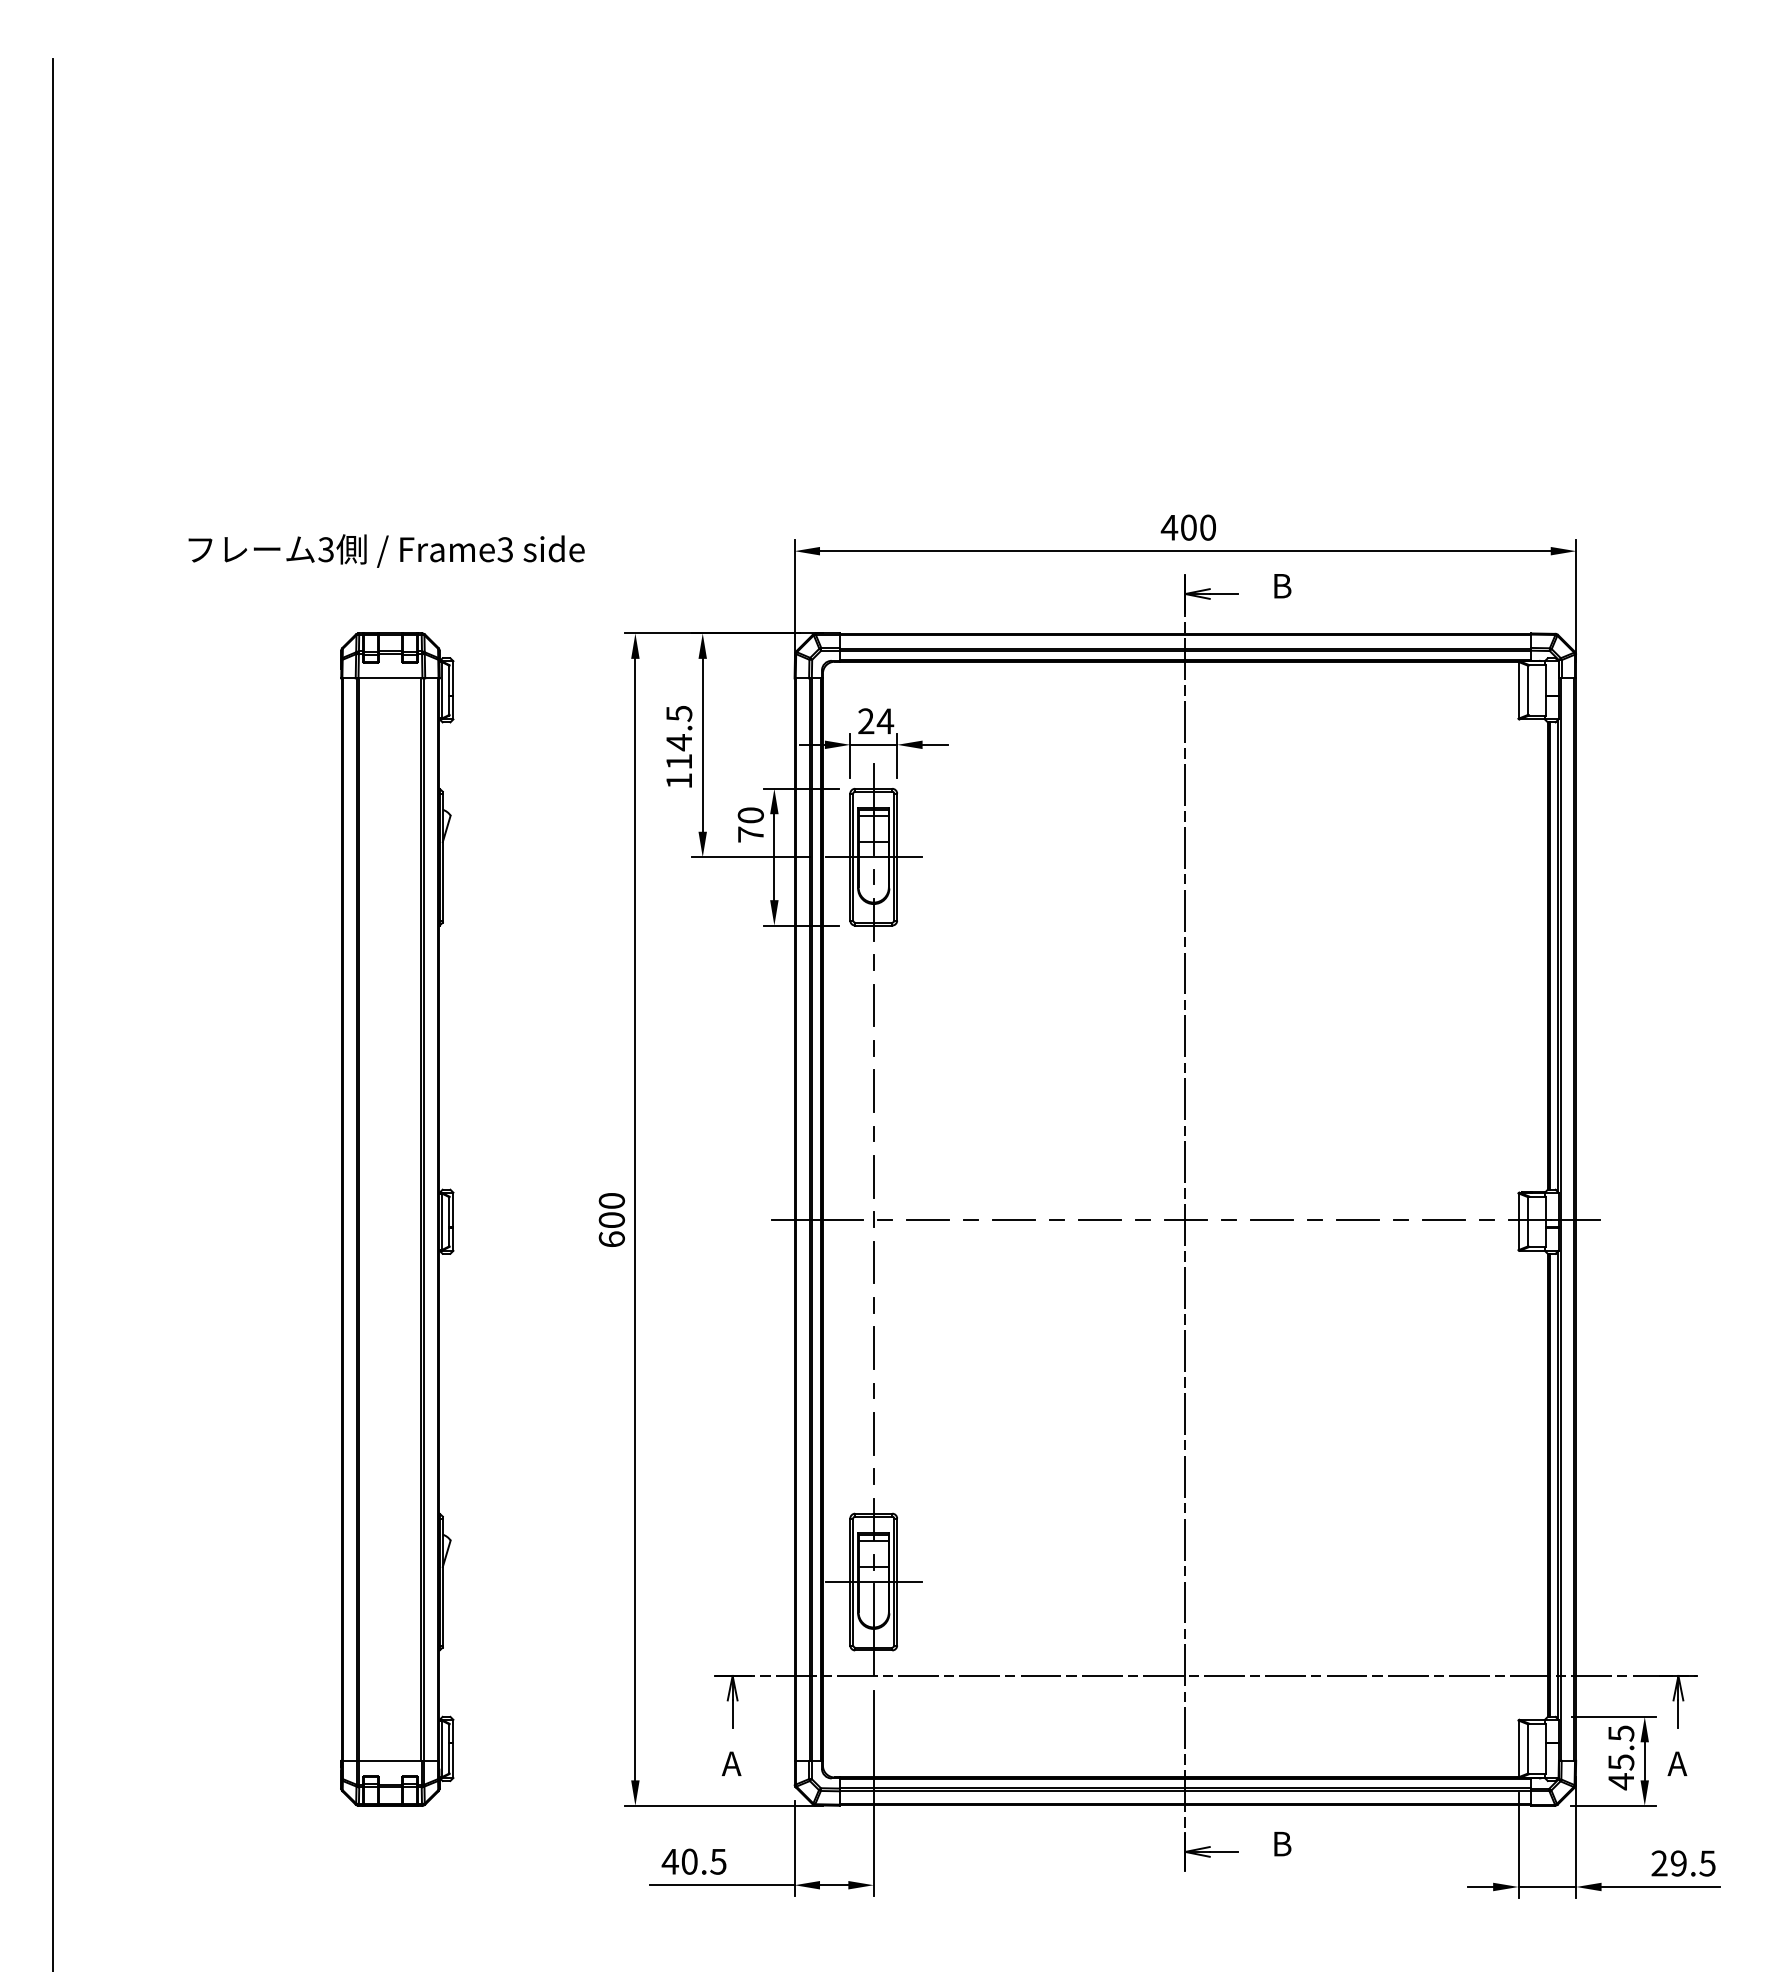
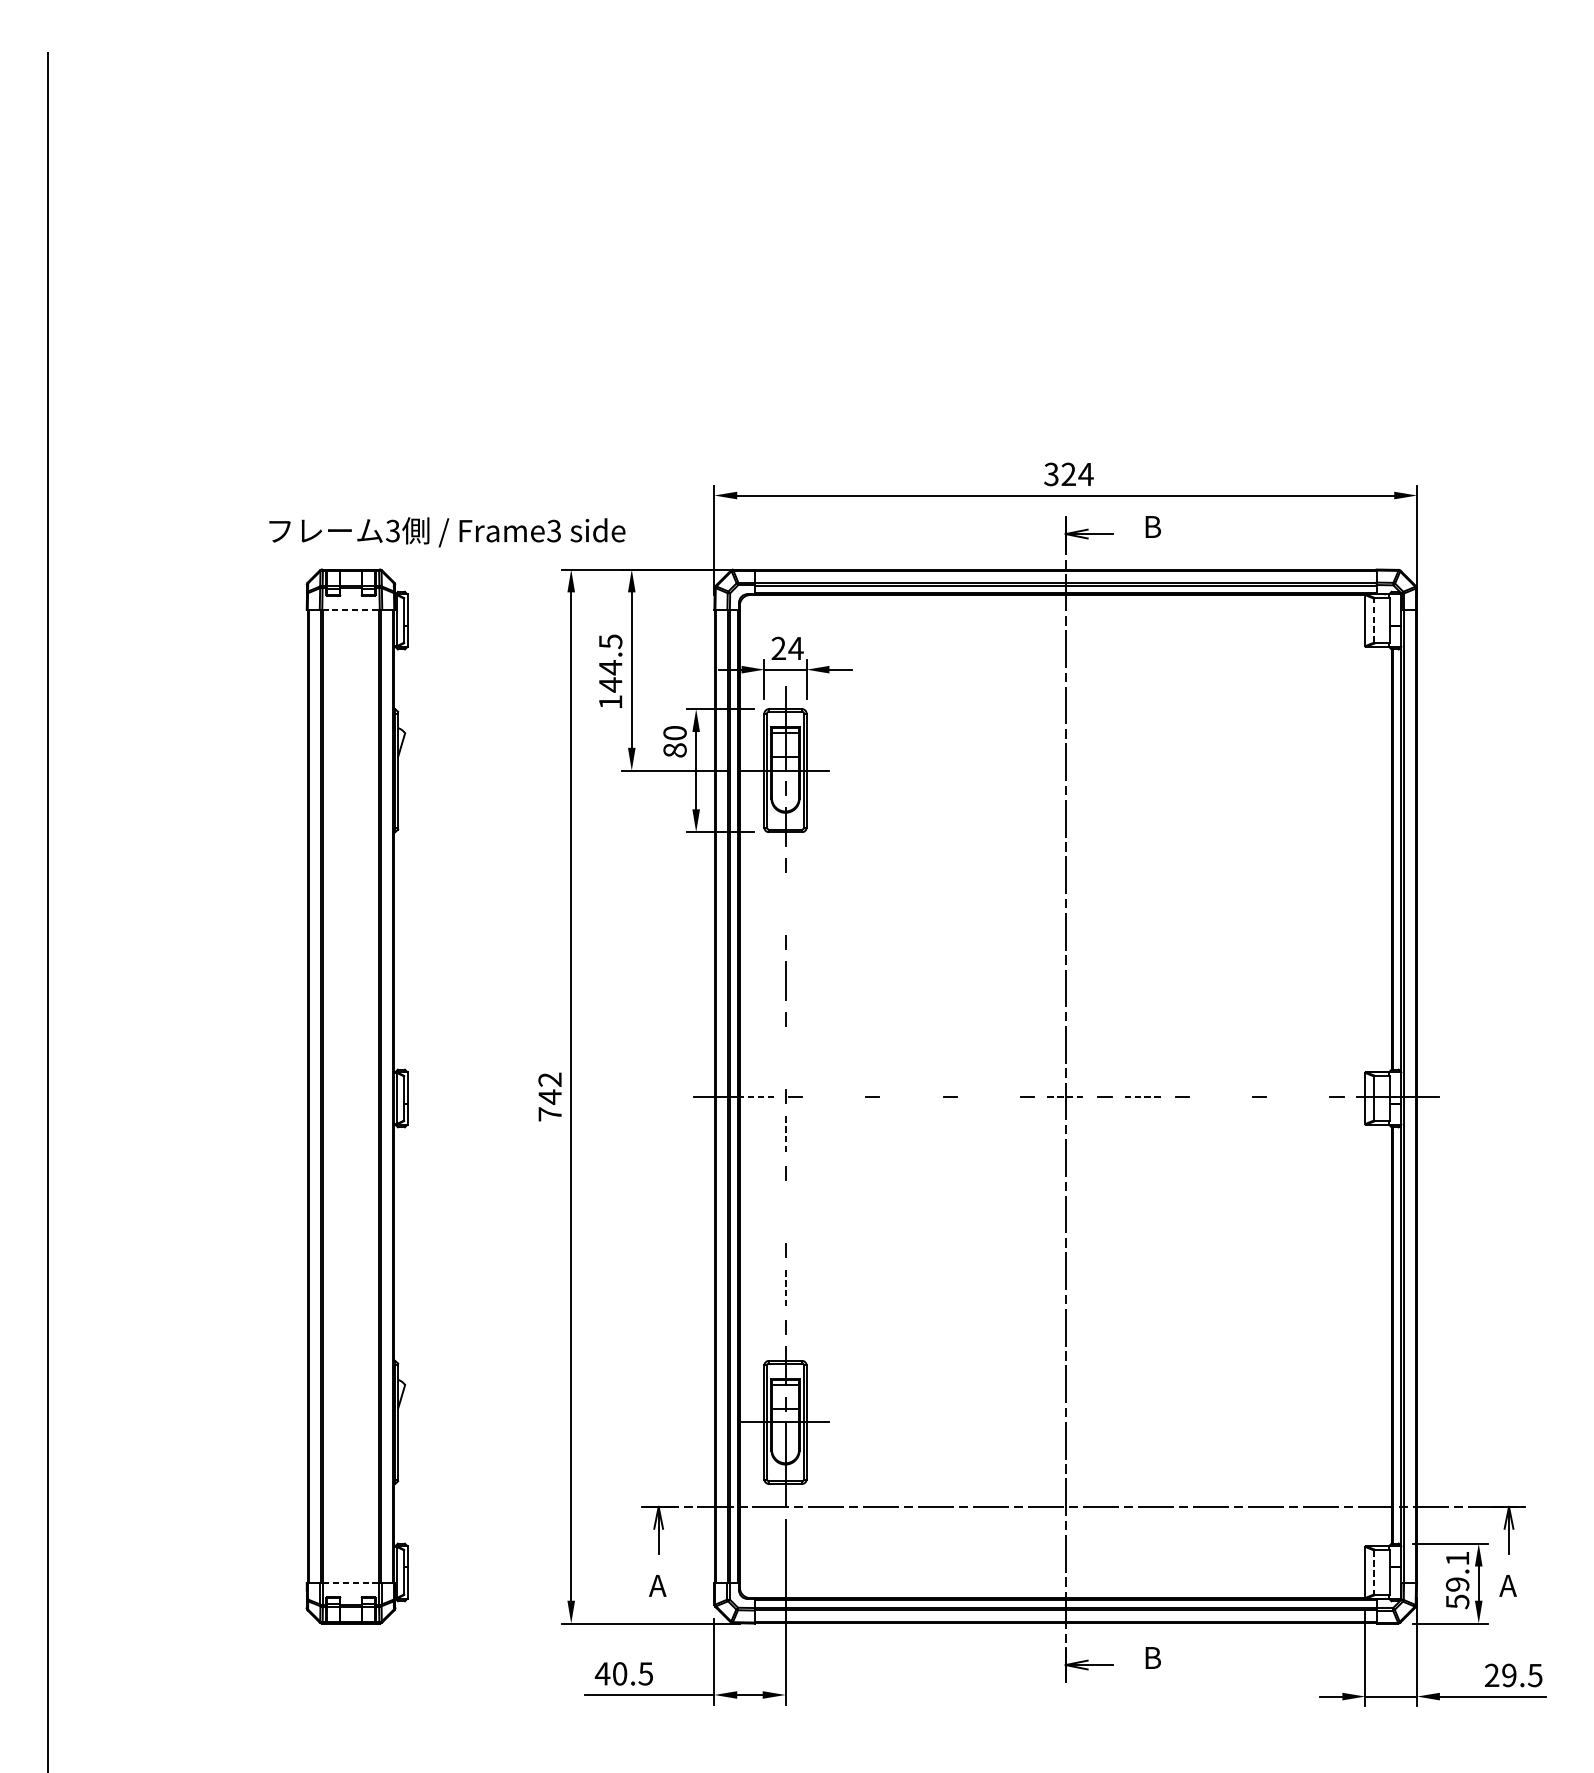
text: (1188, 527) -> (1068, 474), 400 -> 324
text: (386, 550) -> (447, 531), moved
line: (390, 678) -> (351, 610), solid -> dashed
line: (1528, 689) -> (1374, 619), solid -> dashed
text: (678, 761) -> (609, 684), 114.5 -> 144.5
text: (750, 834) -> (674, 750), 70 -> 80
line: (873, 1005) -> (785, 904), removed
line: (873, 1176) -> (785, 1057), removed
line: (842, 1219) -> (757, 1096), solid -> dashed
line: (927, 1219) -> (833, 1096), removed
line: (1013, 1219) -> (911, 1096), removed
line: (1099, 1219) -> (988, 1096), removed
line: (1186, 1219) -> (1066, 1096), solid -> dashed
line: (1272, 1219) -> (1144, 1096), solid -> dashed
line: (1357, 1219) -> (1220, 1096), removed
line: (1444, 1219) -> (1298, 1096), removed
text: (611, 1220) -> (549, 1097), 600 -> 742
line: (873, 1262) -> (785, 1135), solid -> dashed
line: (873, 1347) -> (785, 1211), removed
line: (873, 1433) -> (785, 1288), solid -> dashed
line: (1528, 1749) -> (1374, 1572), solid -> dashed
text: (1621, 1757) -> (1457, 1580), 45.5 -> 59.1
line: (390, 1760) -> (351, 1582), solid -> dashed

